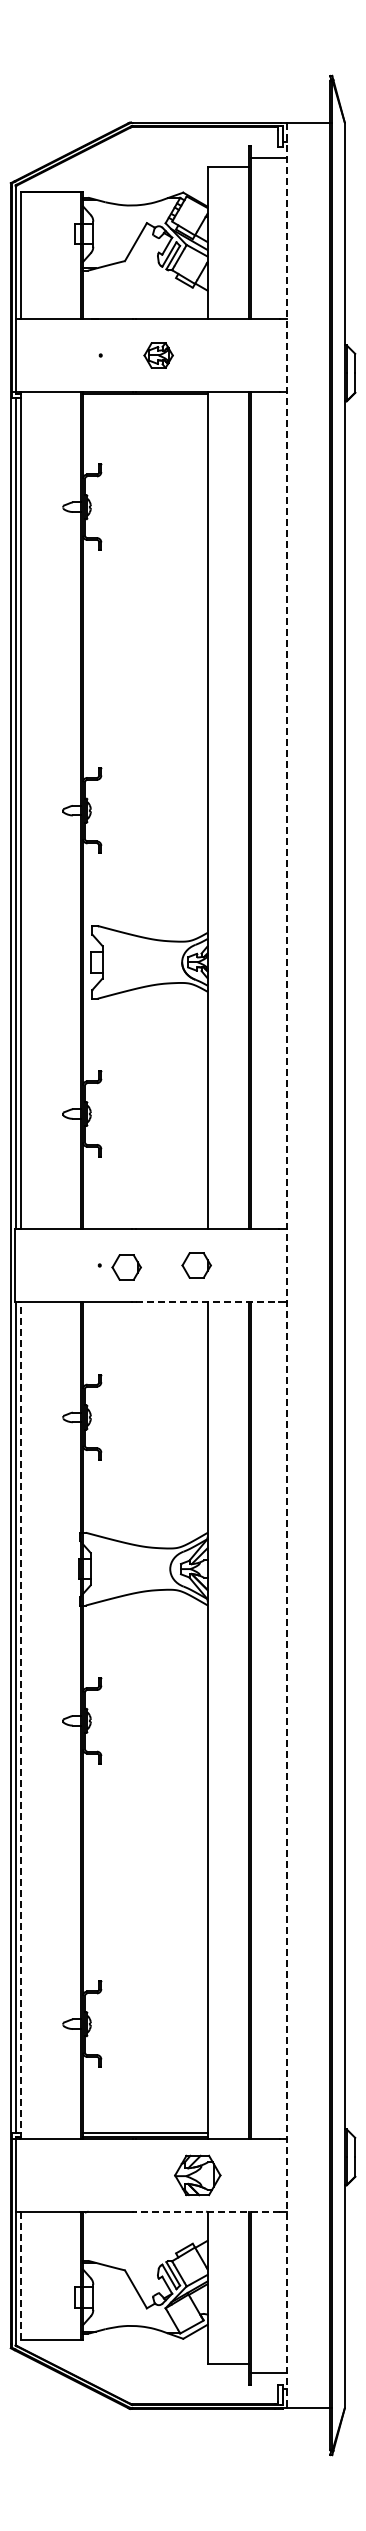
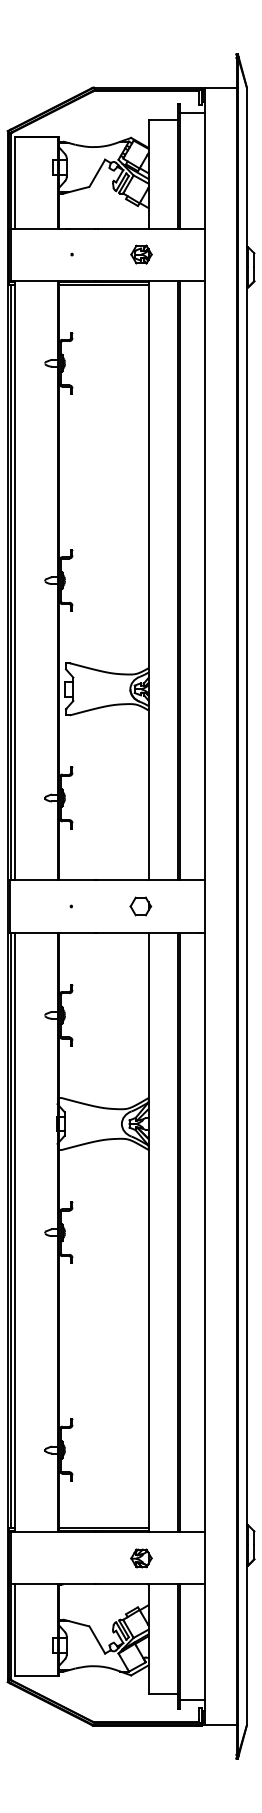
part: (158, 355) -> (141, 254), moved
line: (145, 397) -> (104, 284), added
line: (286, 1265) -> (205, 906), dashed -> solid
part: (126, 1267) -> (90, 907), removed
line: (207, 1301) -> (148, 932), dashed -> solid
line: (20, 1720) -> (14, 1232), dashed -> solid
part: (197, 2175) -> (141, 1558), size x0.62
line: (208, 2211) -> (149, 1584), dashed -> solid
line: (20, 2275) -> (14, 1630), dashed -> solid

